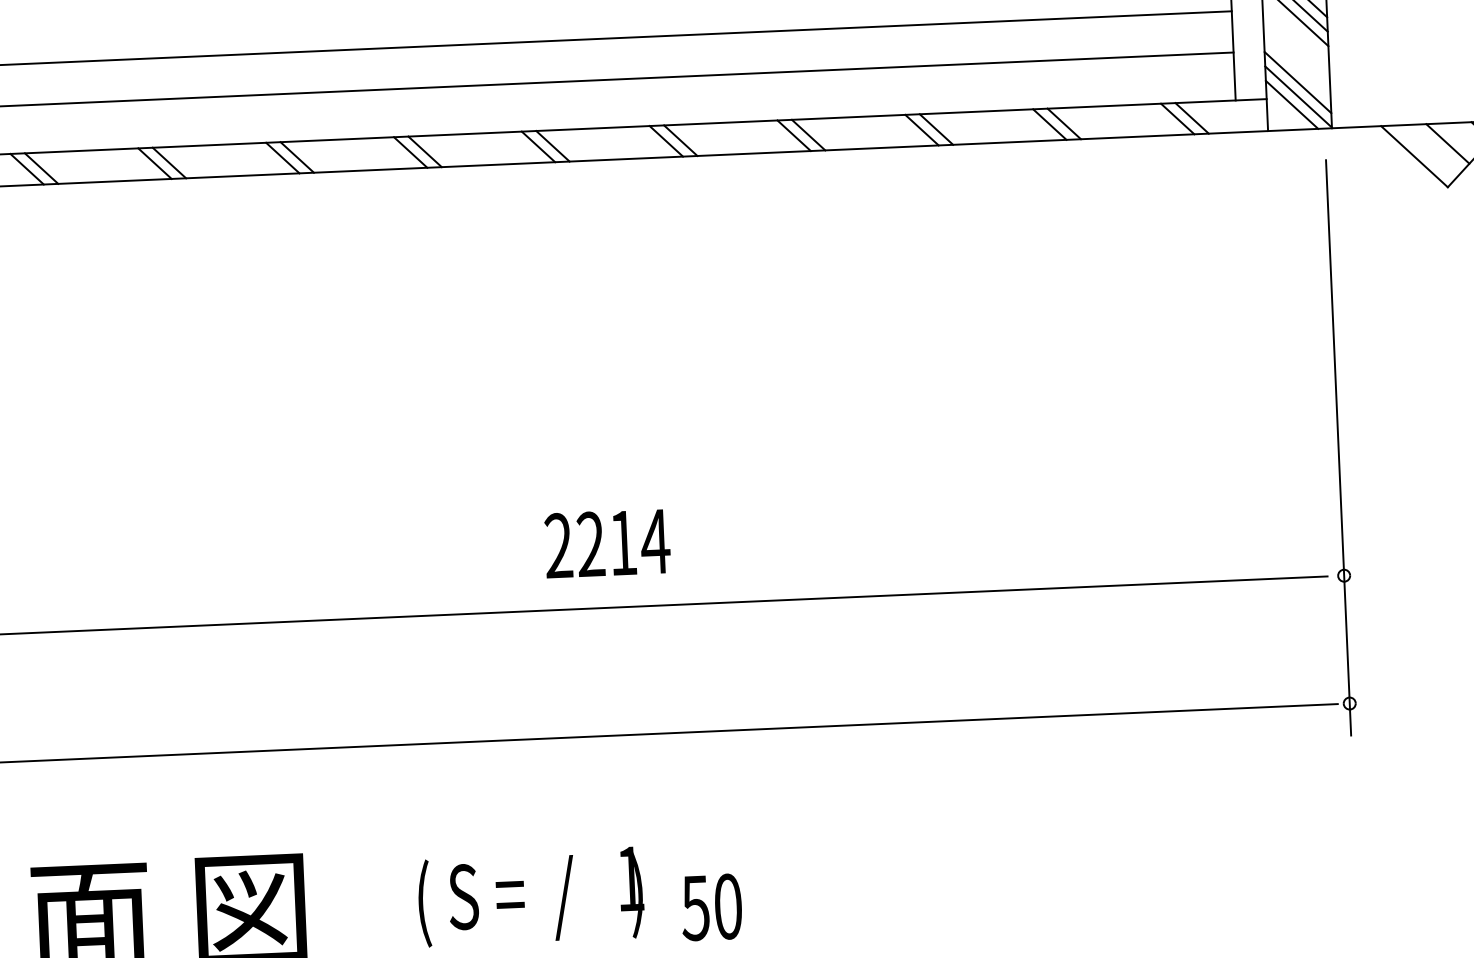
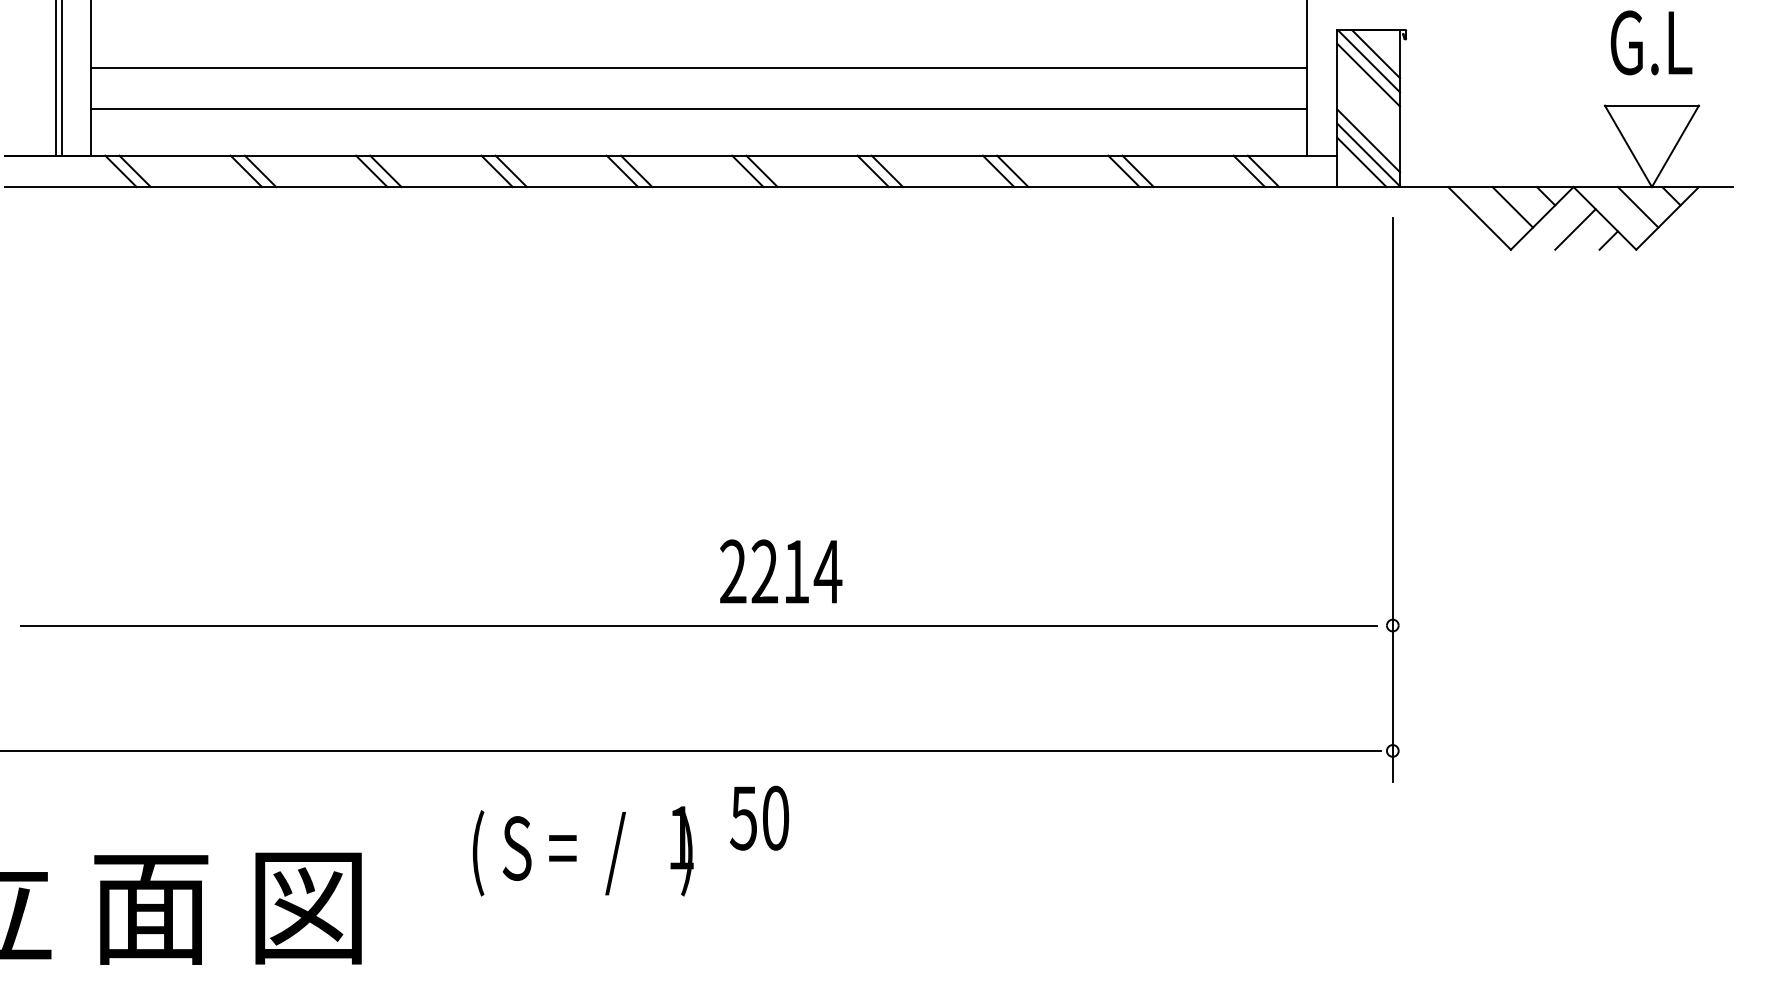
text: (607, 543) -> (781, 571), moved
text: (531, 897) -> (583, 851), moved
text: (711, 906) -> (759, 817), moved

